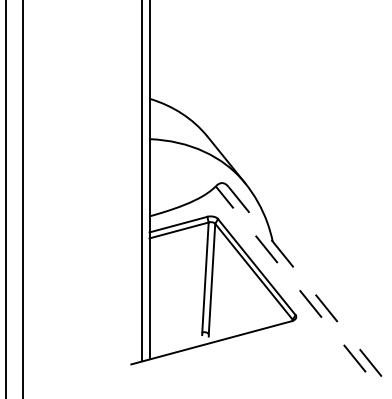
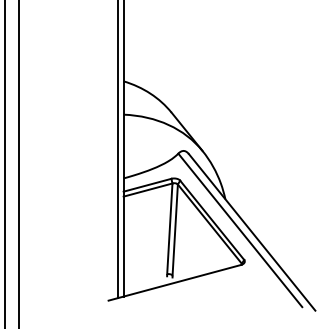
line: (290, 278) -> (240, 229), dashed -> solid
line: (305, 281) -> (252, 232), dashed -> solid

